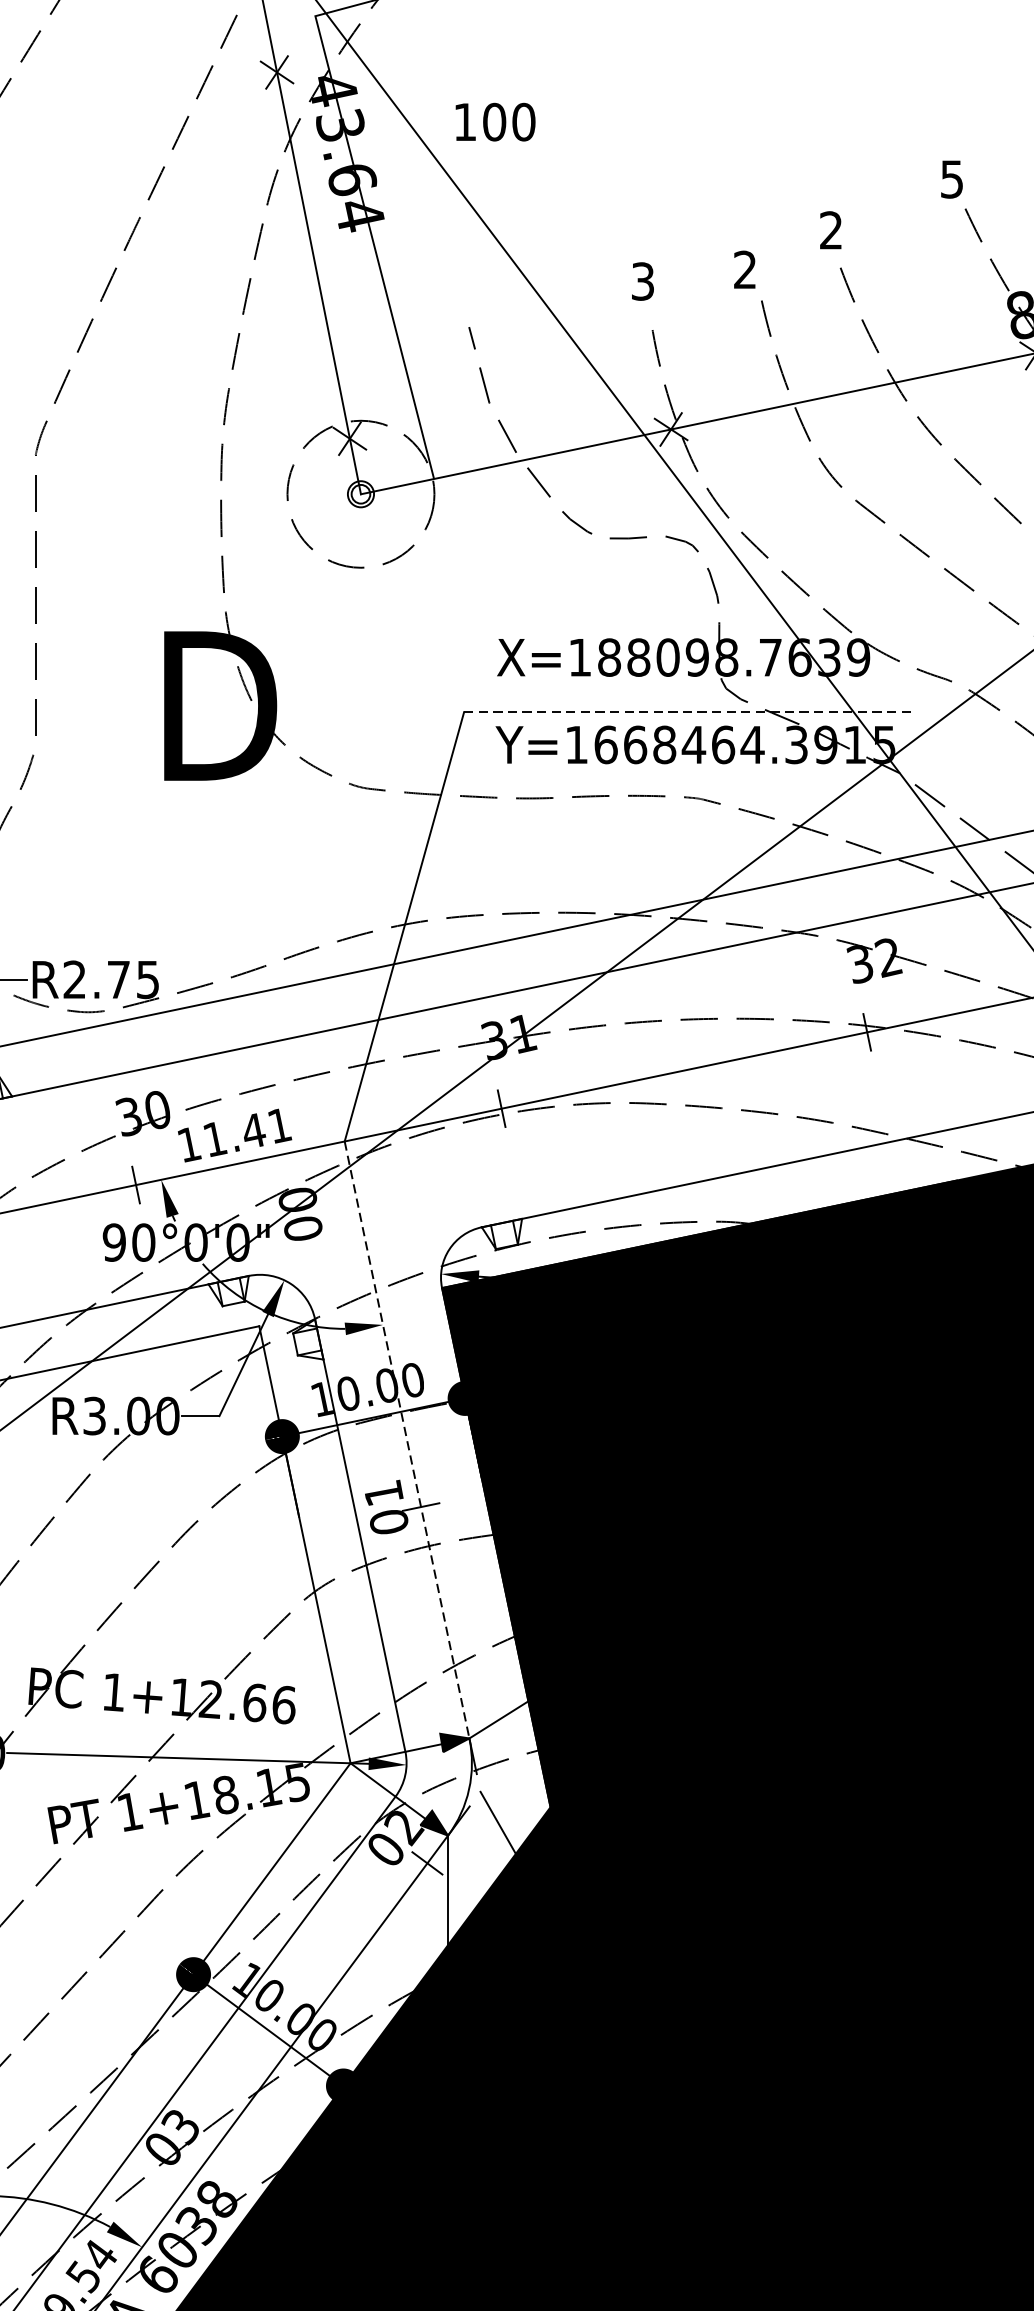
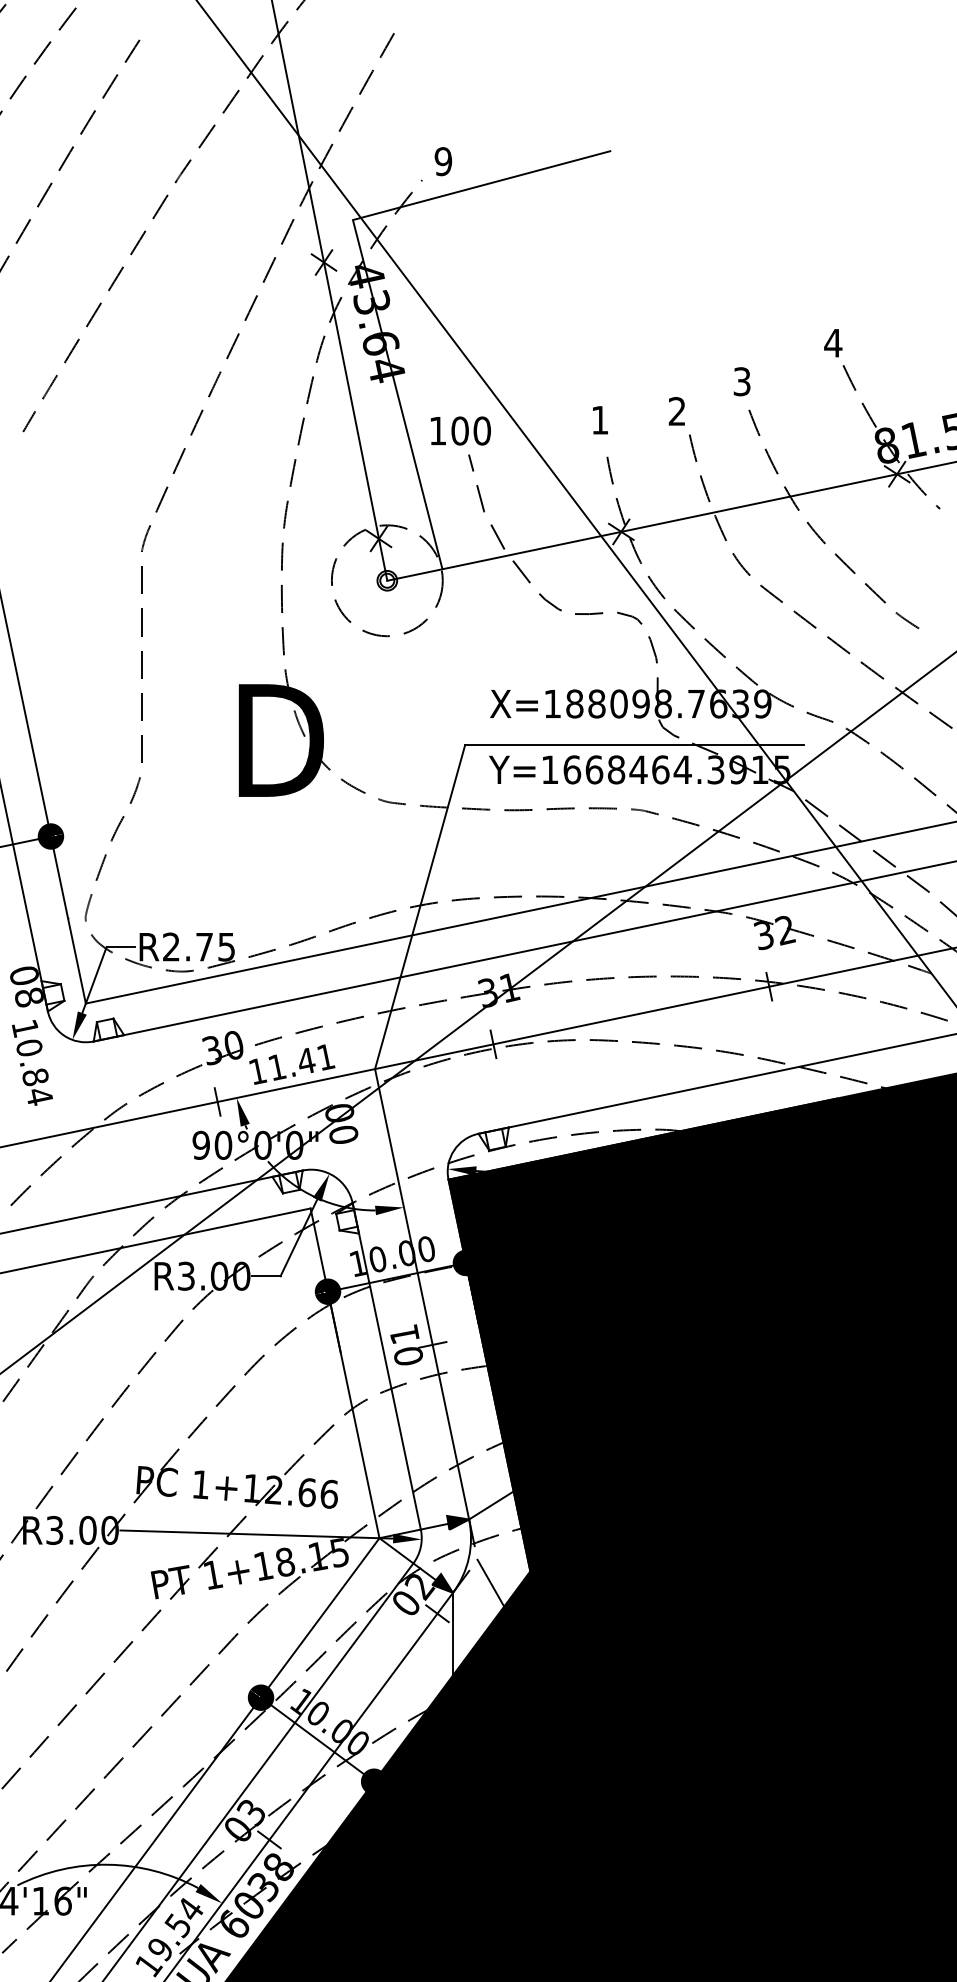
text: (495, 121) -> (460, 430), moved
text: (952, 179) -> (833, 343), 5 -> 4
text: (830, 230) -> (741, 381), 2 -> 3
text: (642, 280) -> (599, 419), 3 -> 1
line: (688, 712) -> (634, 745), dashed -> solid
line: (407, 1440) -> (422, 1294), dashed -> solid
line: (204, 2162) -> (269, 1839), added

